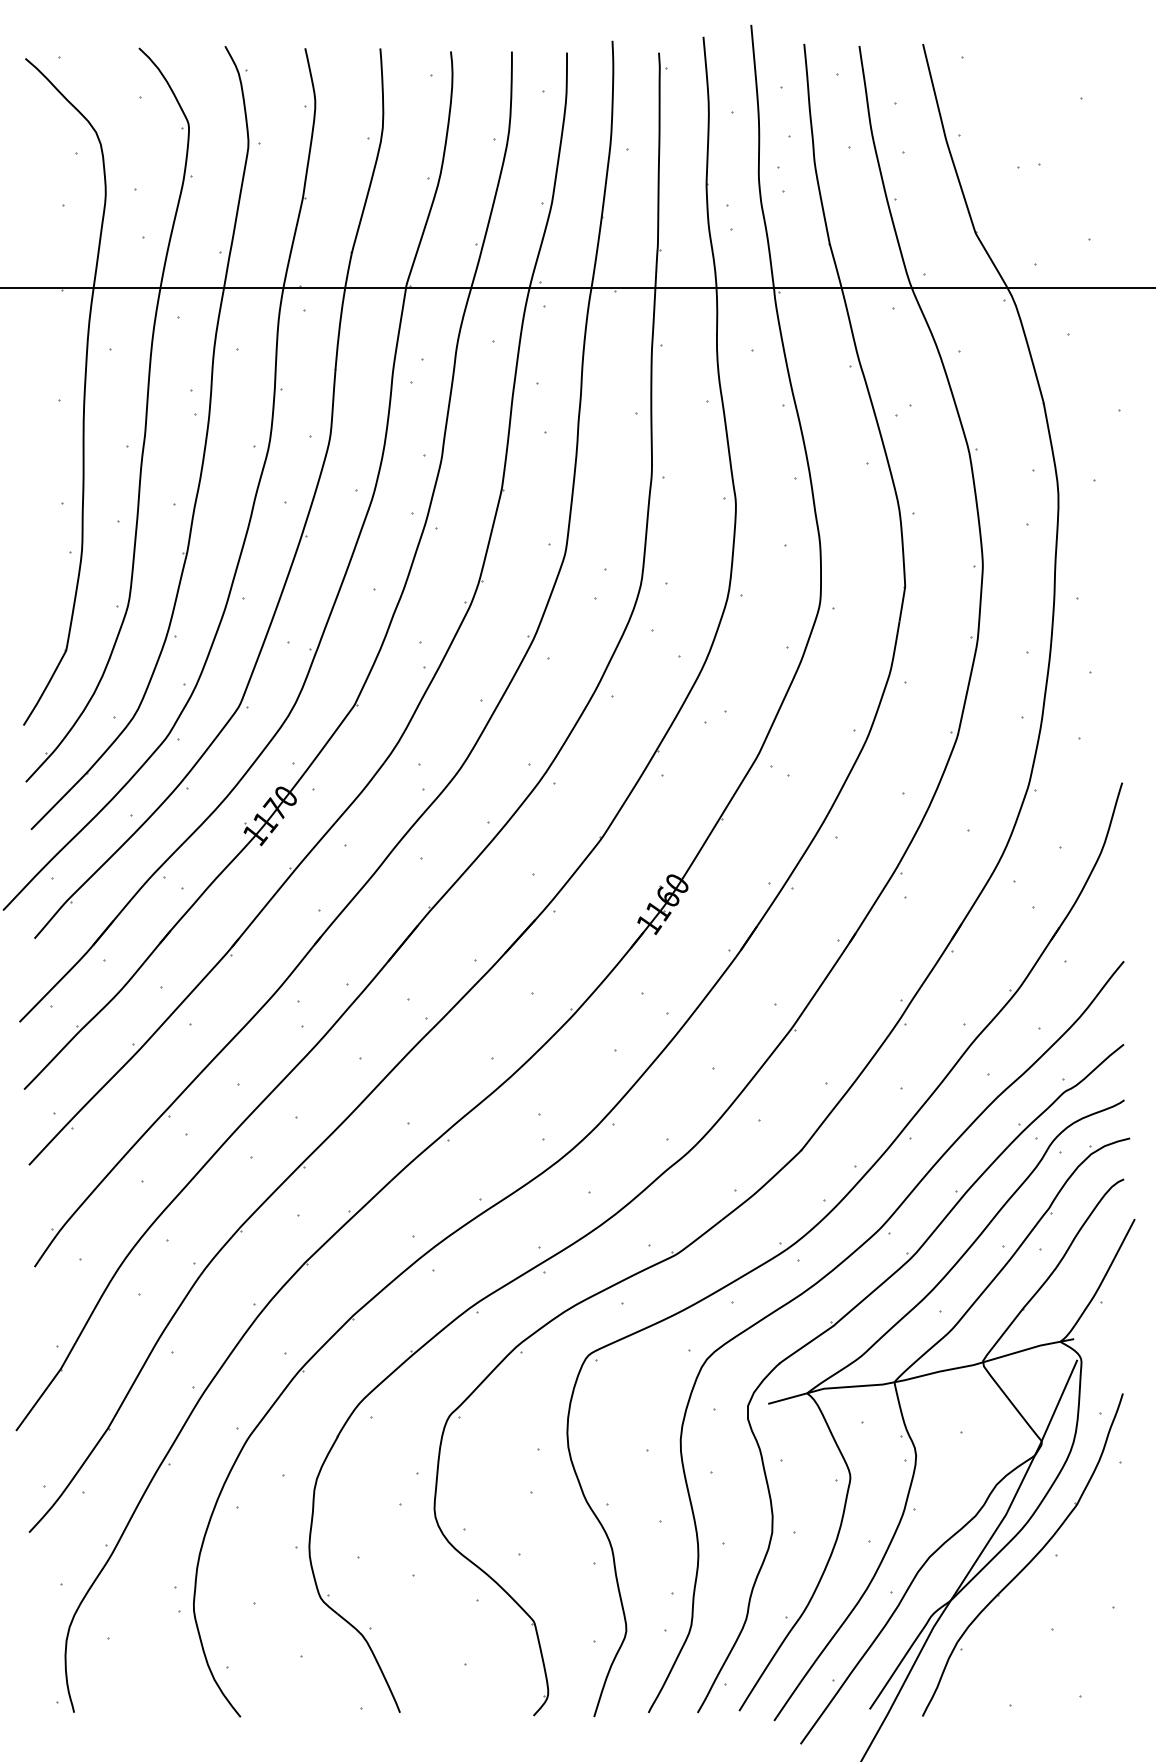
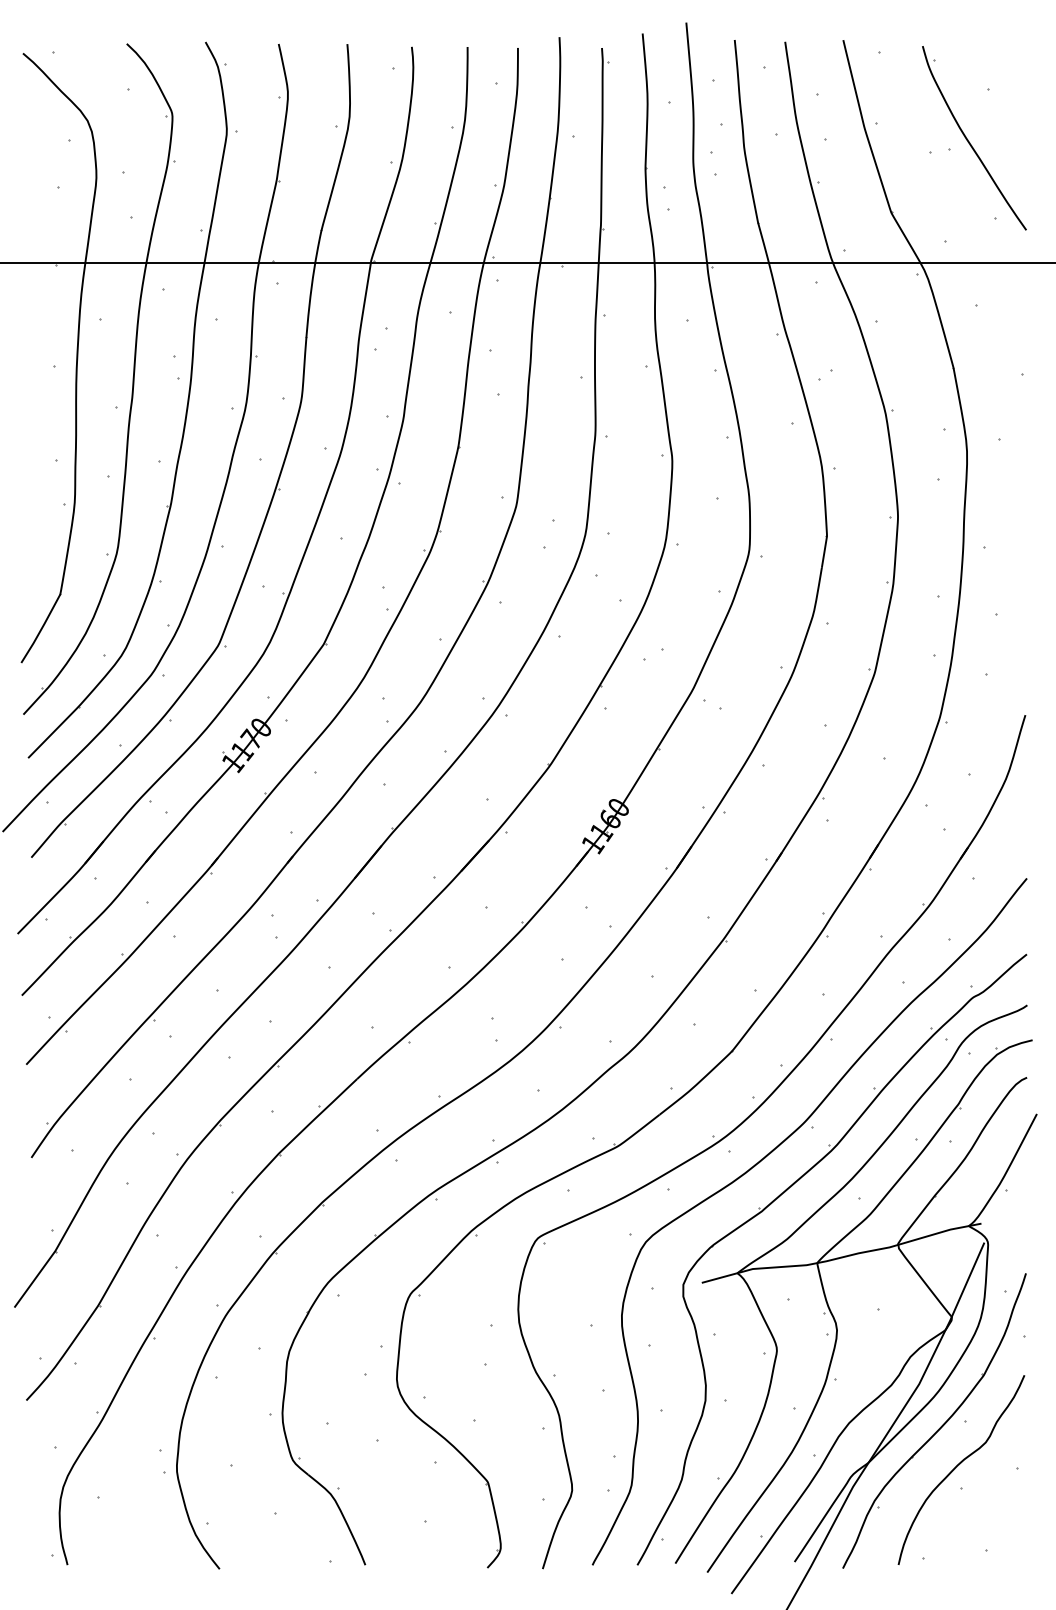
part: (1061, 155) -> (969, 141), added
curve: (1048, 1604) -> (957, 1466), added

